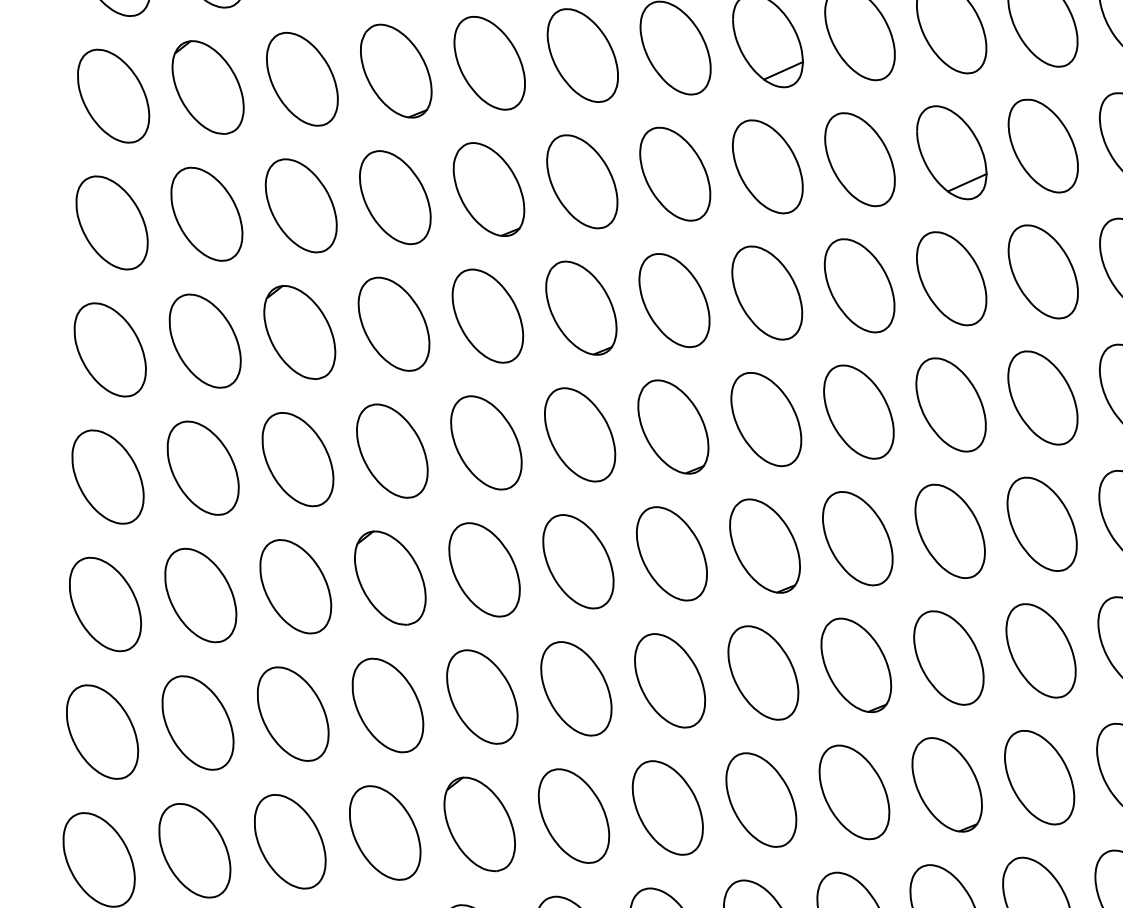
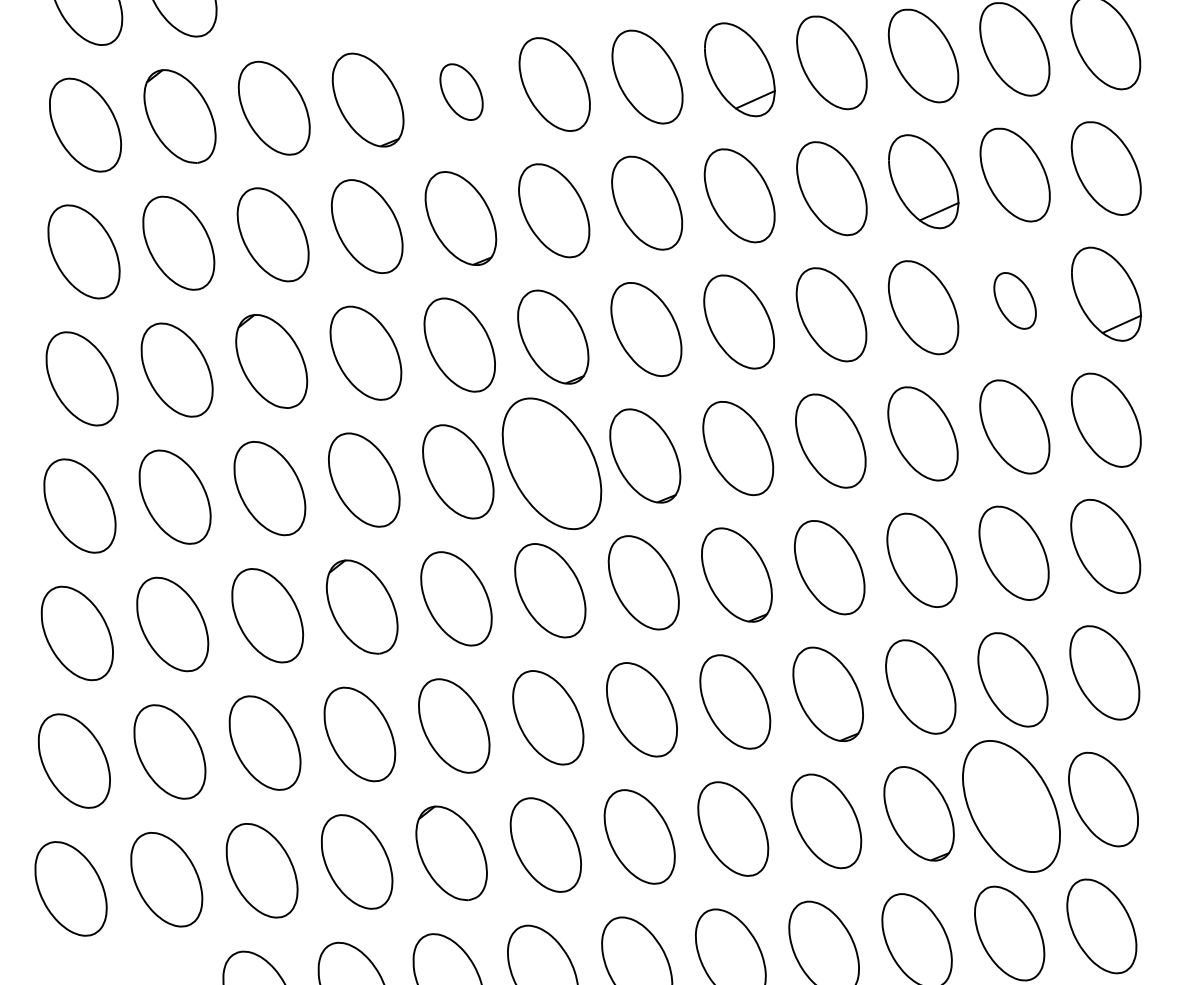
part: (489, 62) -> (461, 91), size x0.6
part: (1042, 271) -> (1014, 300), size x0.6
part: (579, 434) -> (551, 463), size x1.4
part: (1039, 777) -> (1011, 806), size x1.4

